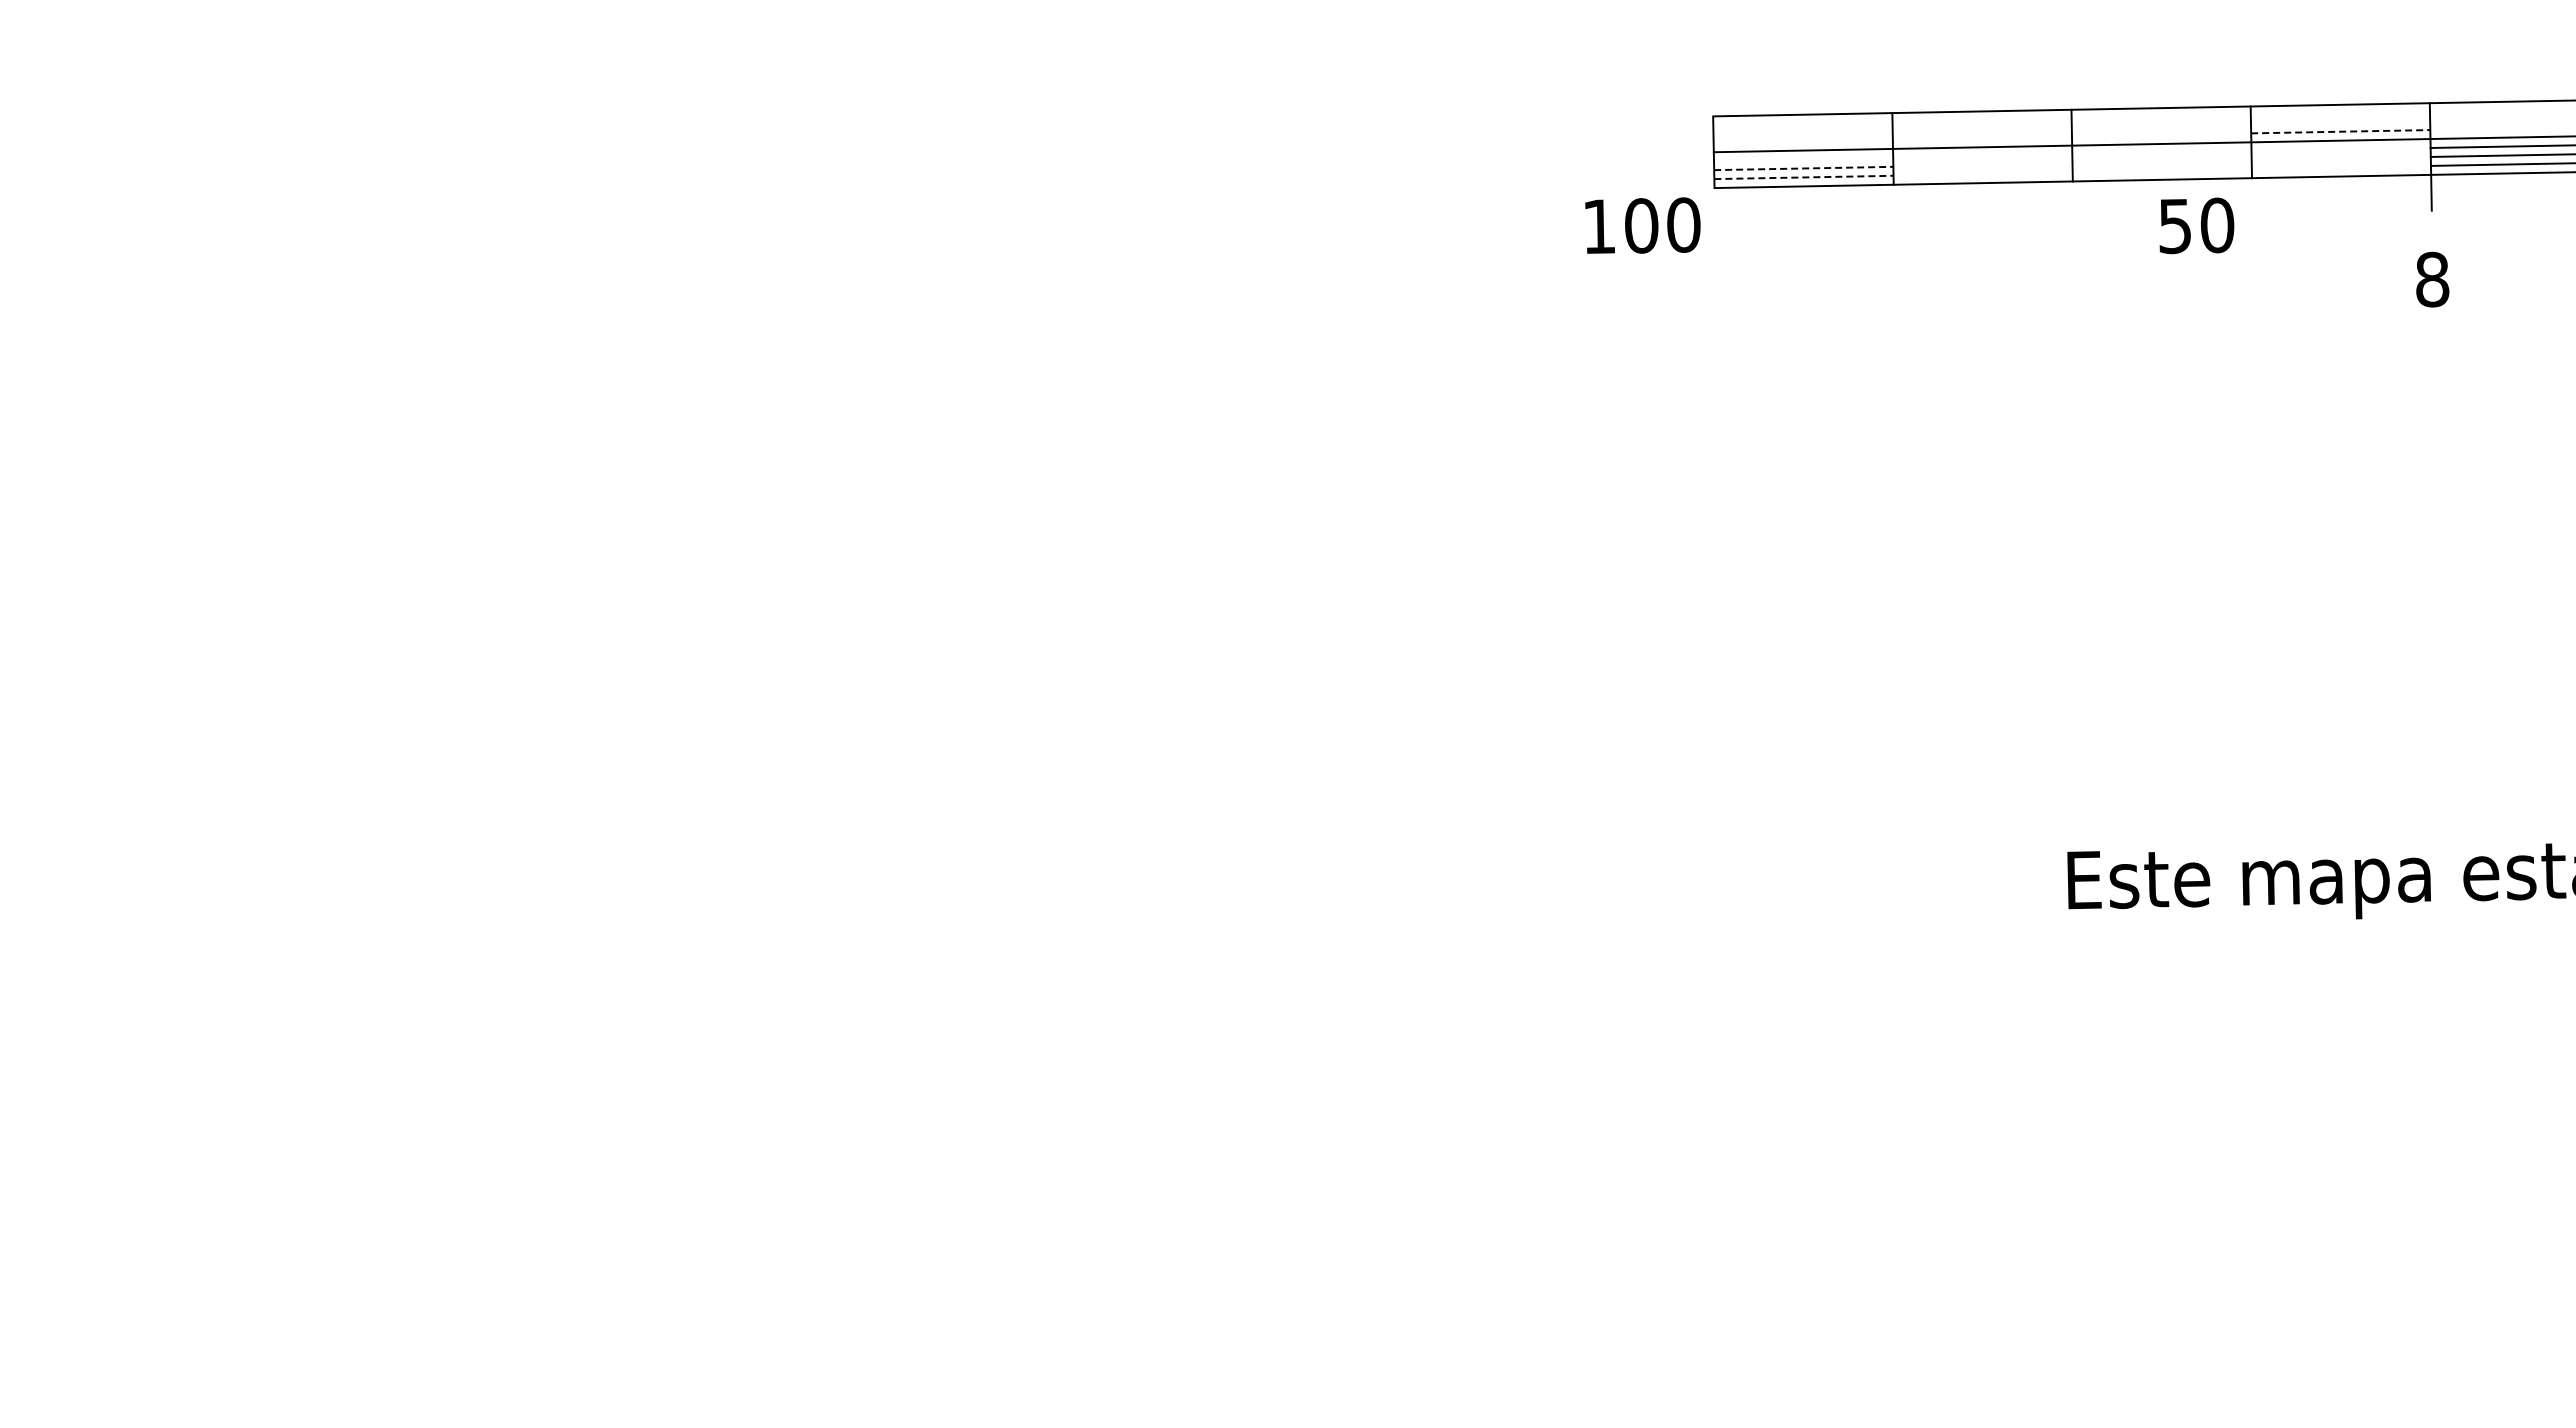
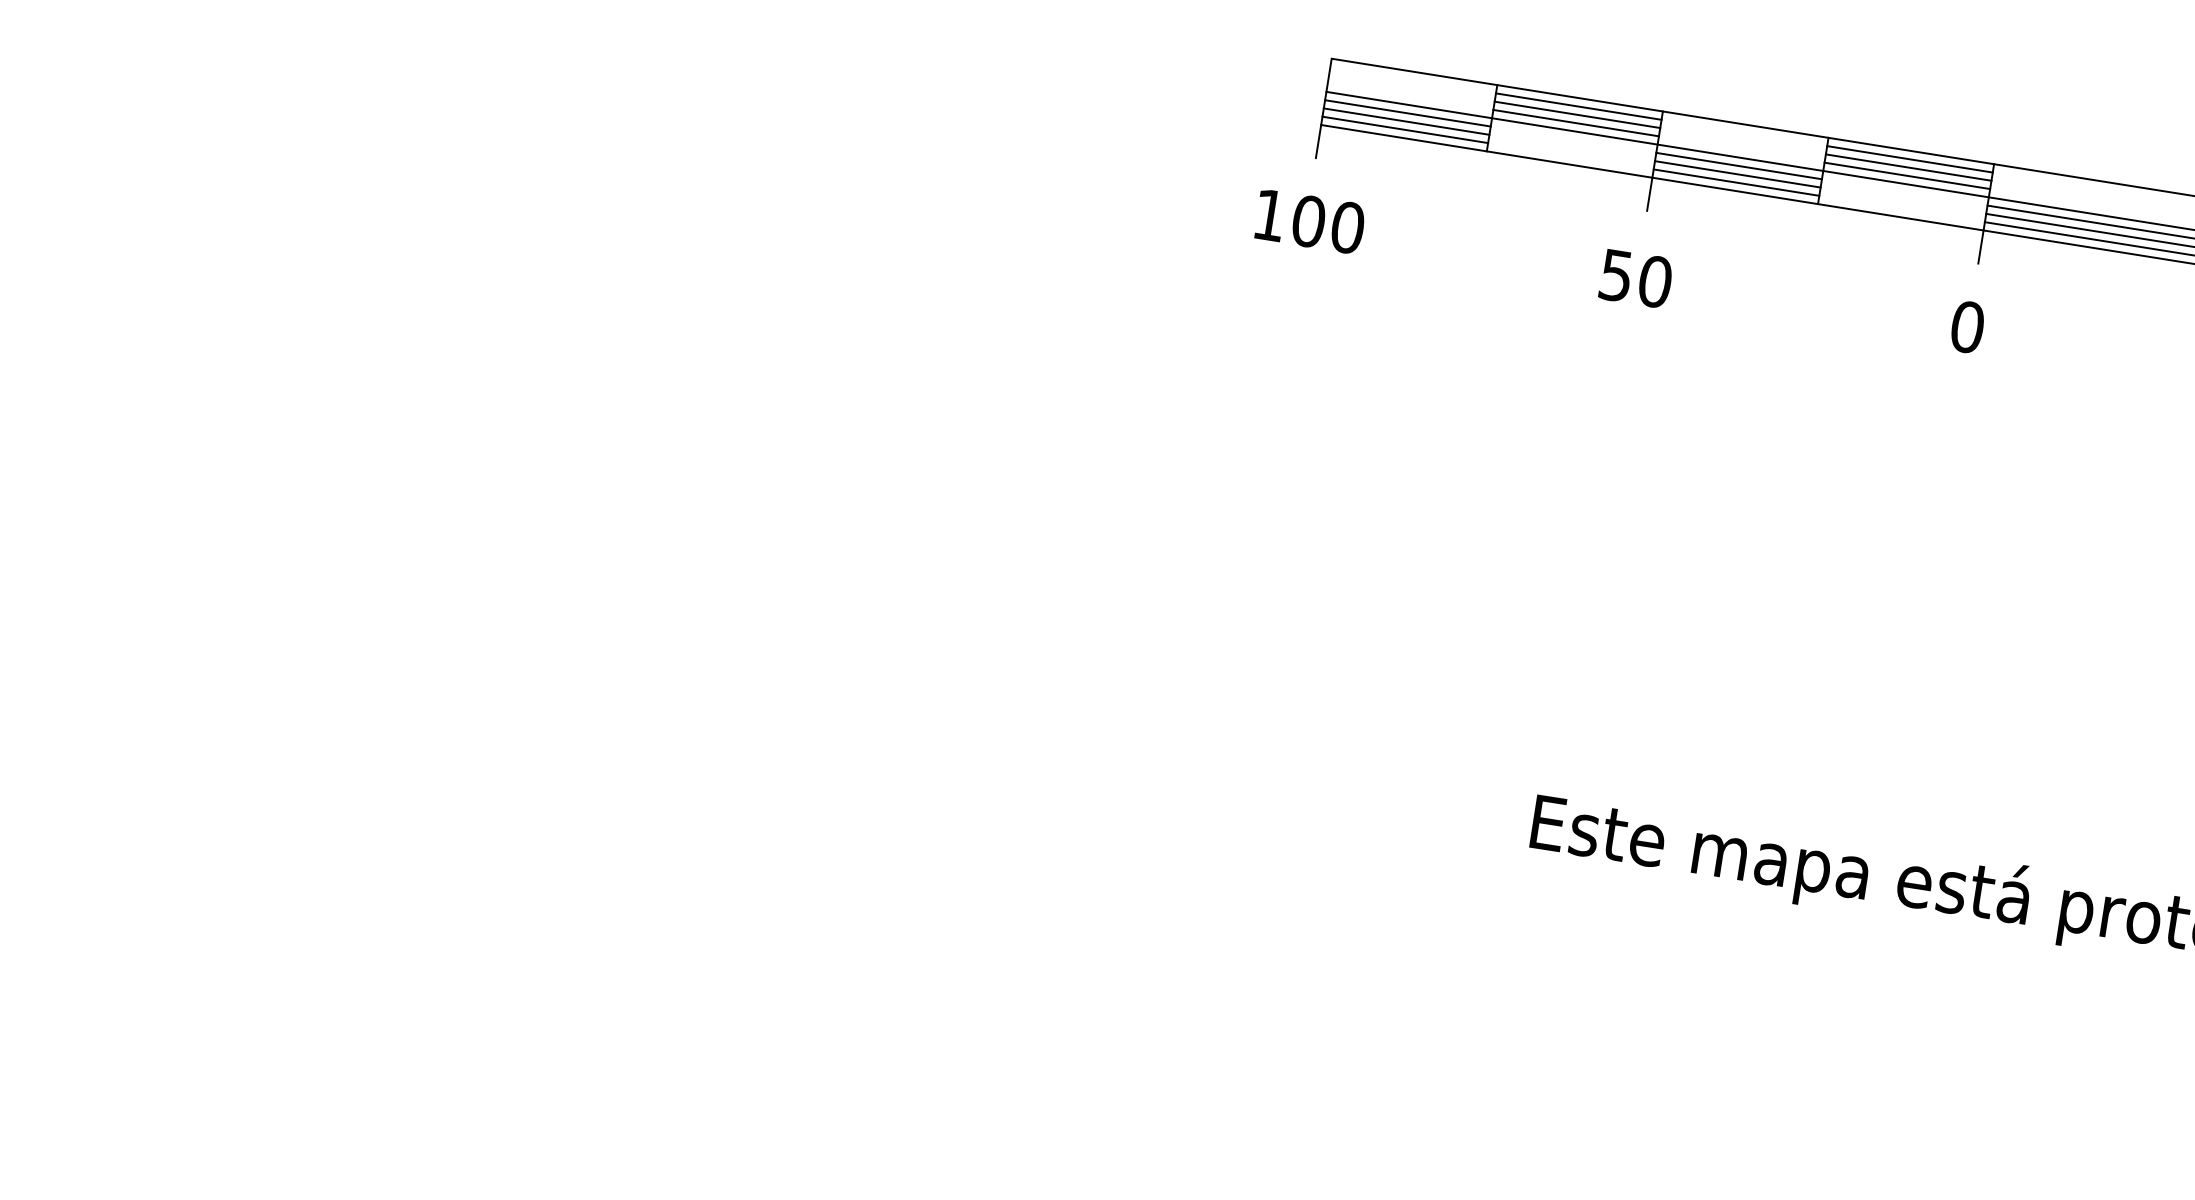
line: (2340, 113) -> (1910, 159), added
line: (1981, 120) -> (1578, 106), added
line: (2340, 122) -> (1908, 167), added
line: (1981, 129) -> (1576, 114), added
line: (2340, 131) -> (1907, 175), dashed -> solid
line: (1981, 137) -> (1575, 122), added
line: (2161, 152) -> (1738, 165), added
line: (1803, 159) -> (1407, 113), added
line: (2161, 161) -> (1737, 173), added
line: (1803, 168) -> (1406, 121), dashed -> solid
line: (2161, 170) -> (1735, 182), added
line: (1803, 177) -> (1404, 129), dashed -> solid
line: (2072, 199) -> (1649, 194), added
line: (1714, 205) -> (1318, 141), added
text: (1642, 225) -> (1309, 221), moved
text: (2196, 225) -> (1636, 278), moved
text: (2432, 279) -> (1967, 327), 8 -> 0

